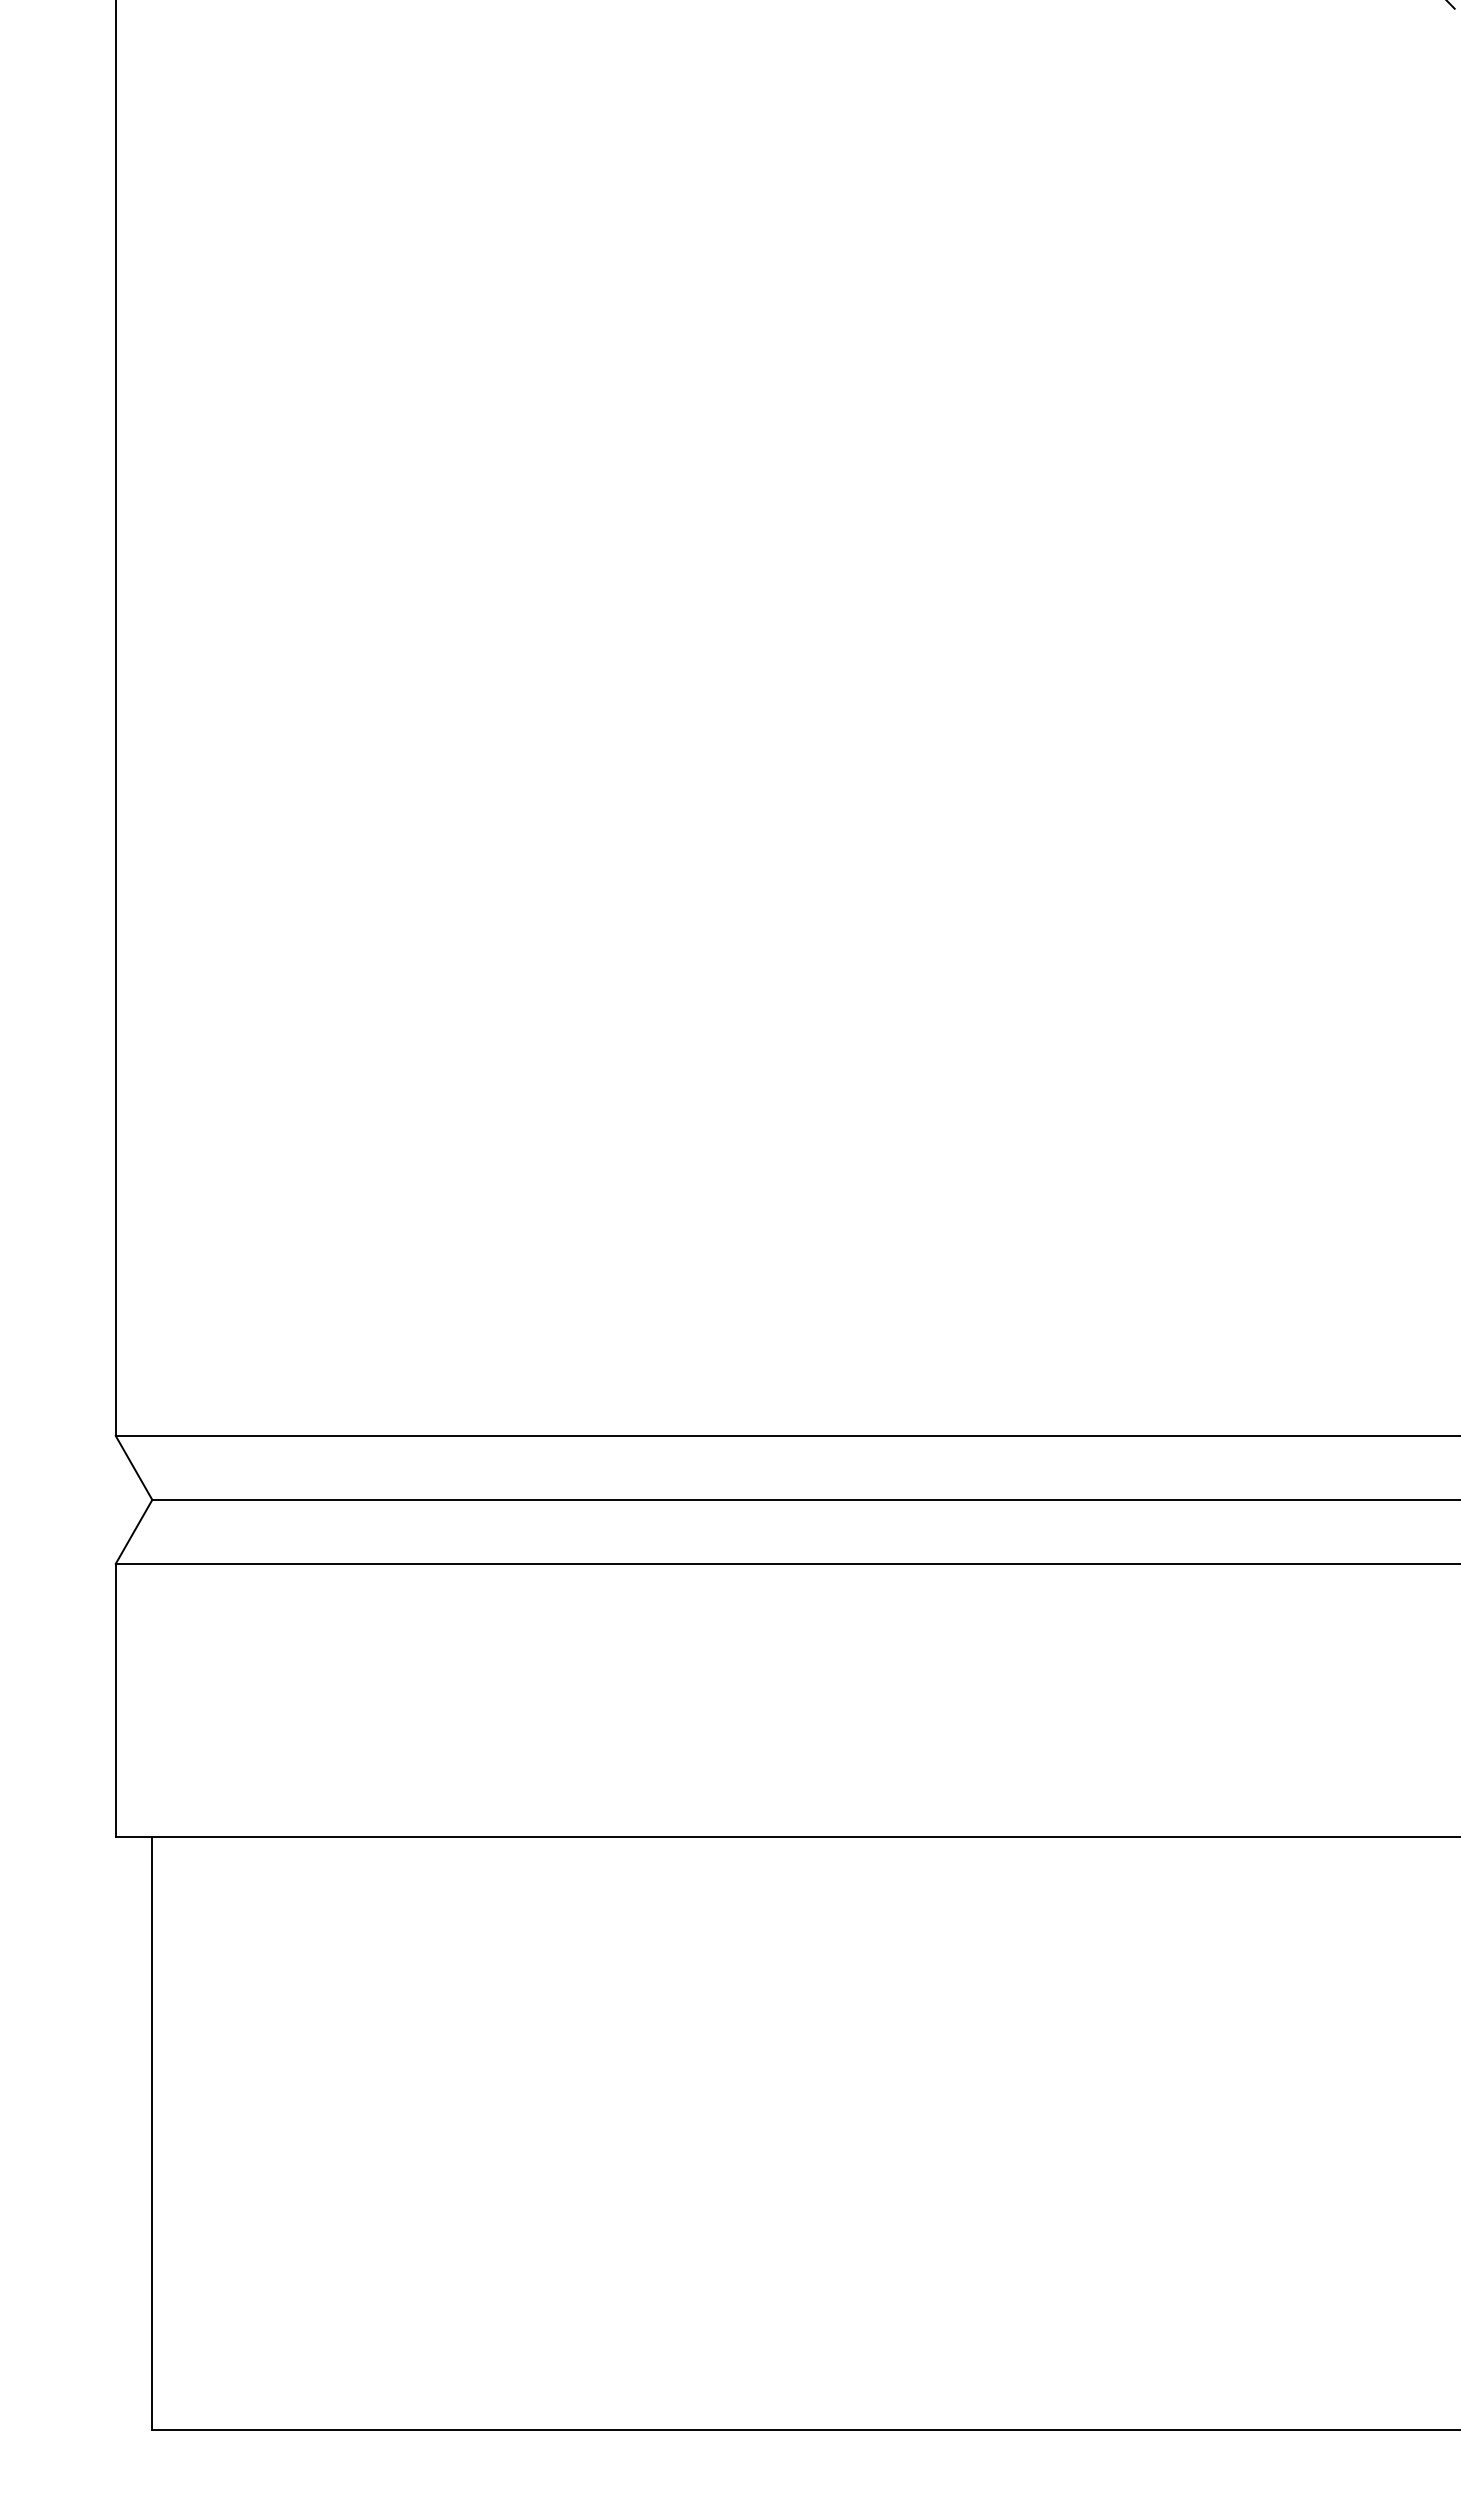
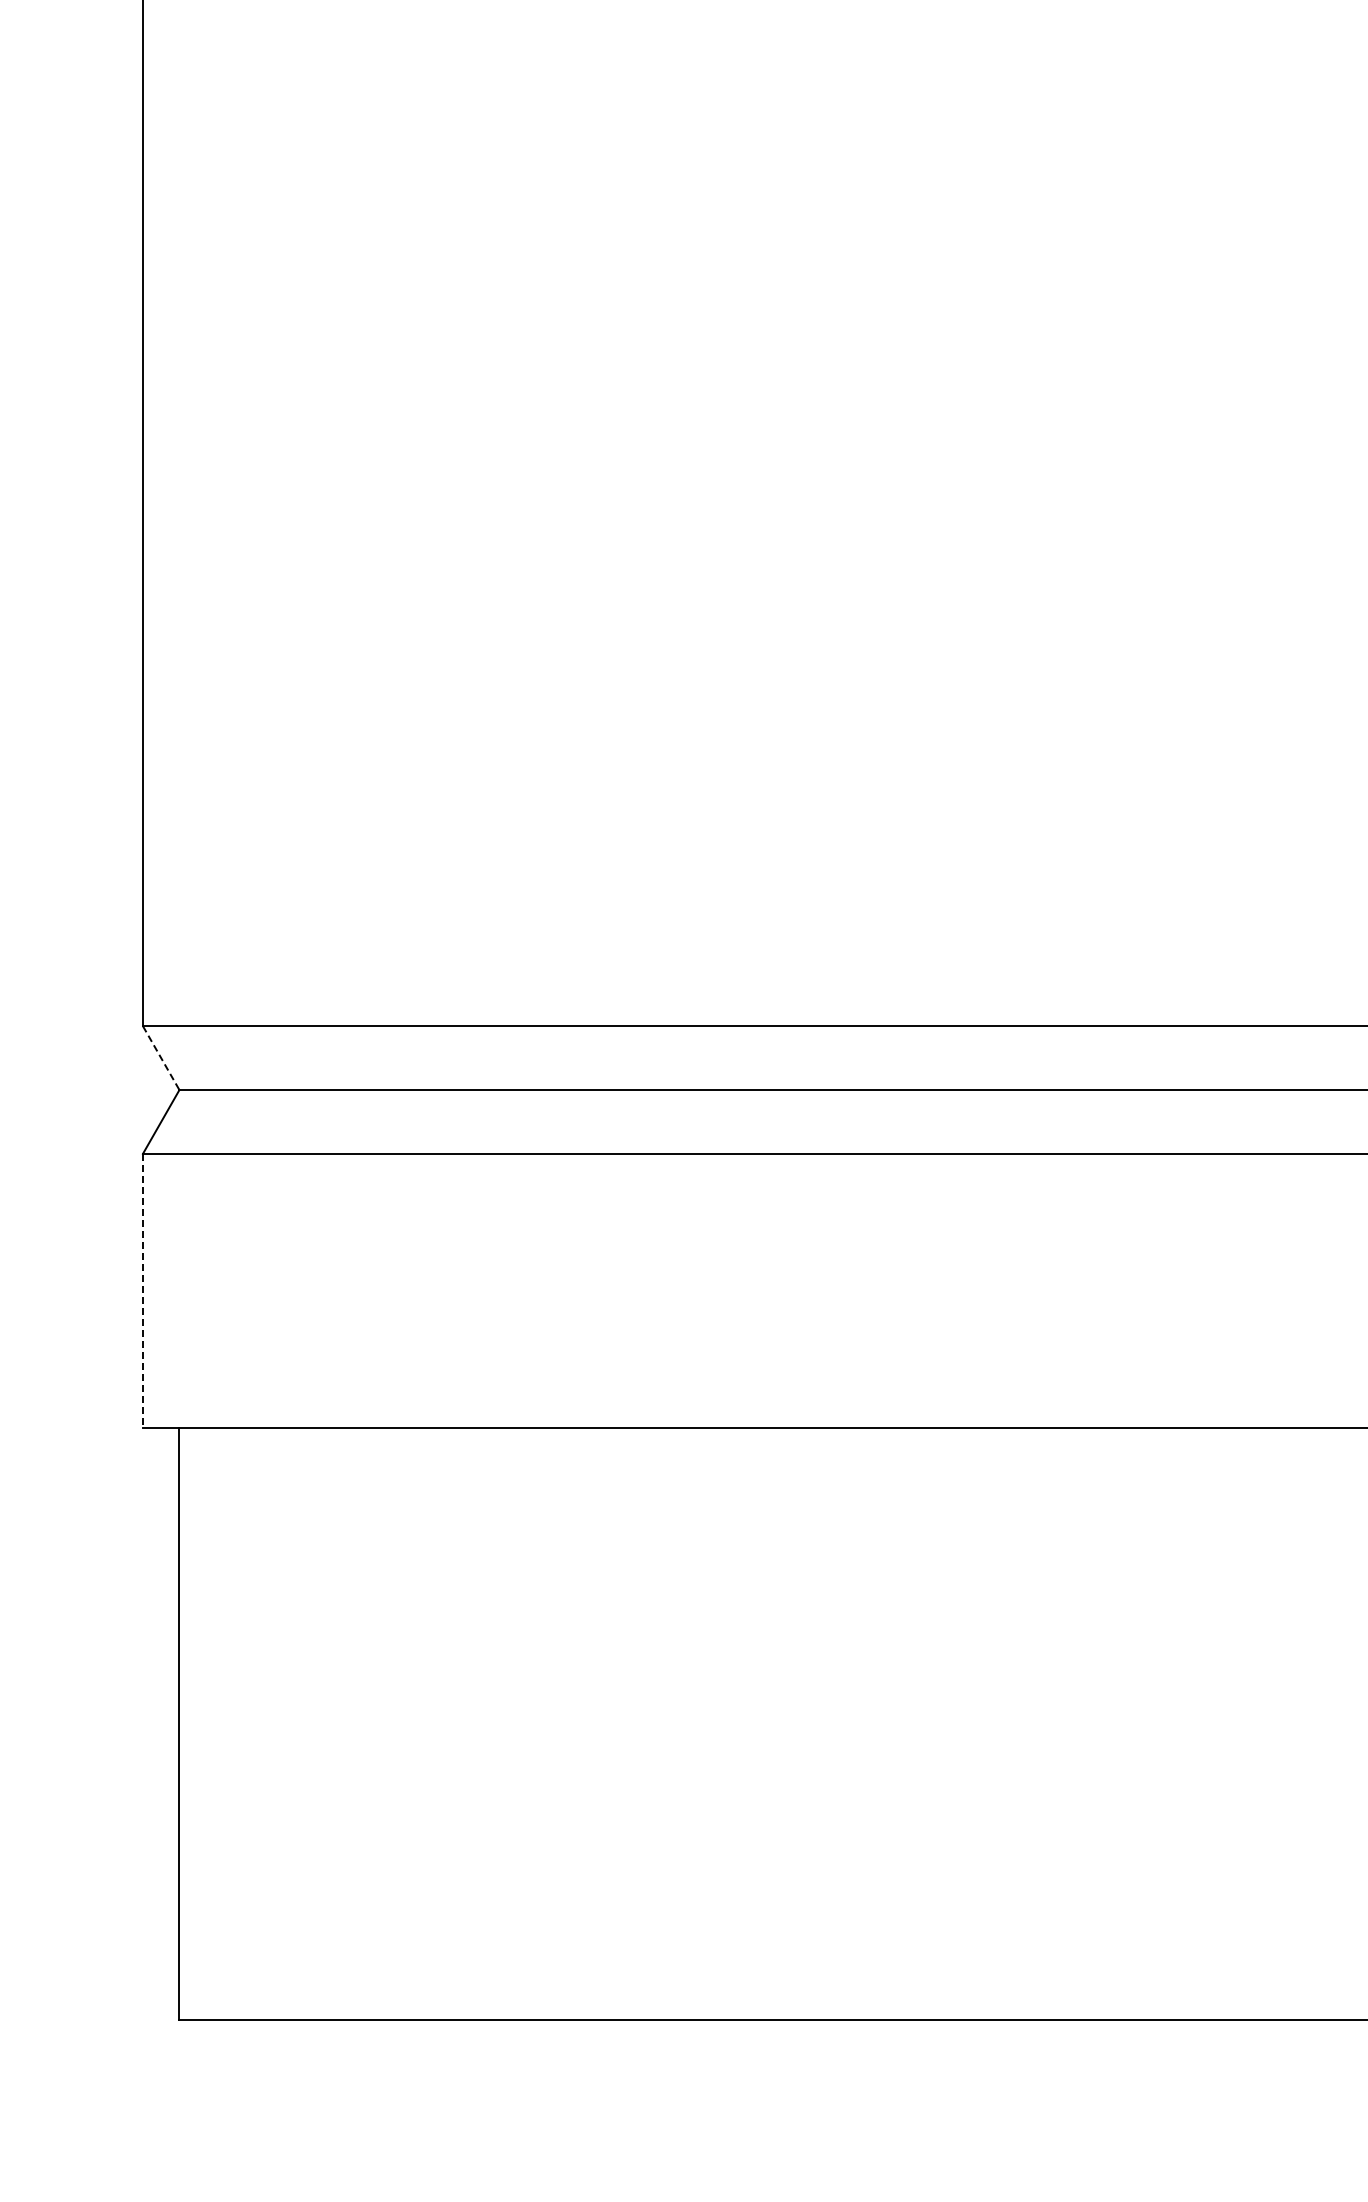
line: (134, 1467) -> (161, 1057), solid -> dashed
line: (115, 1700) -> (142, 1290), solid -> dashed

